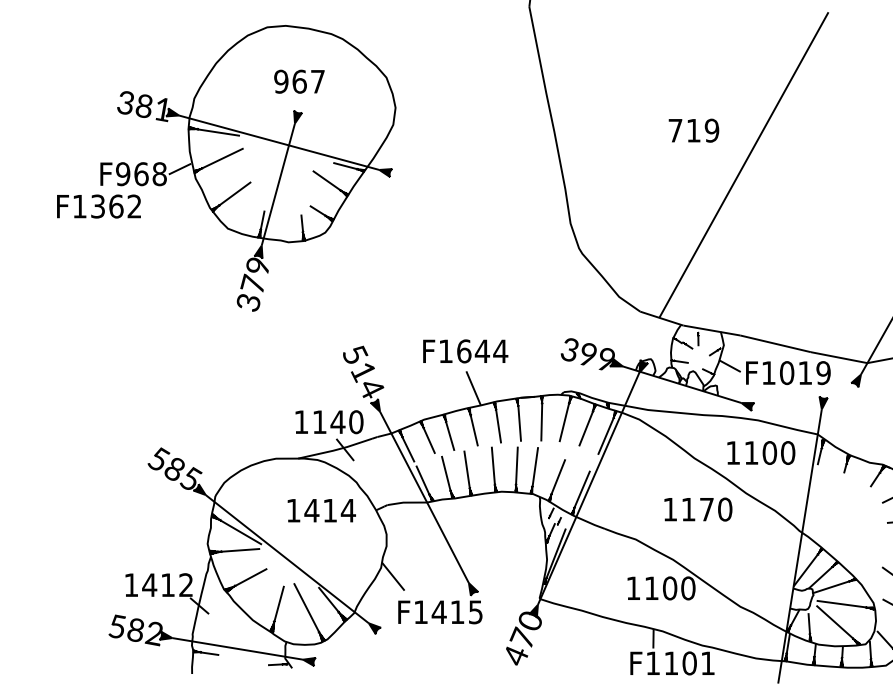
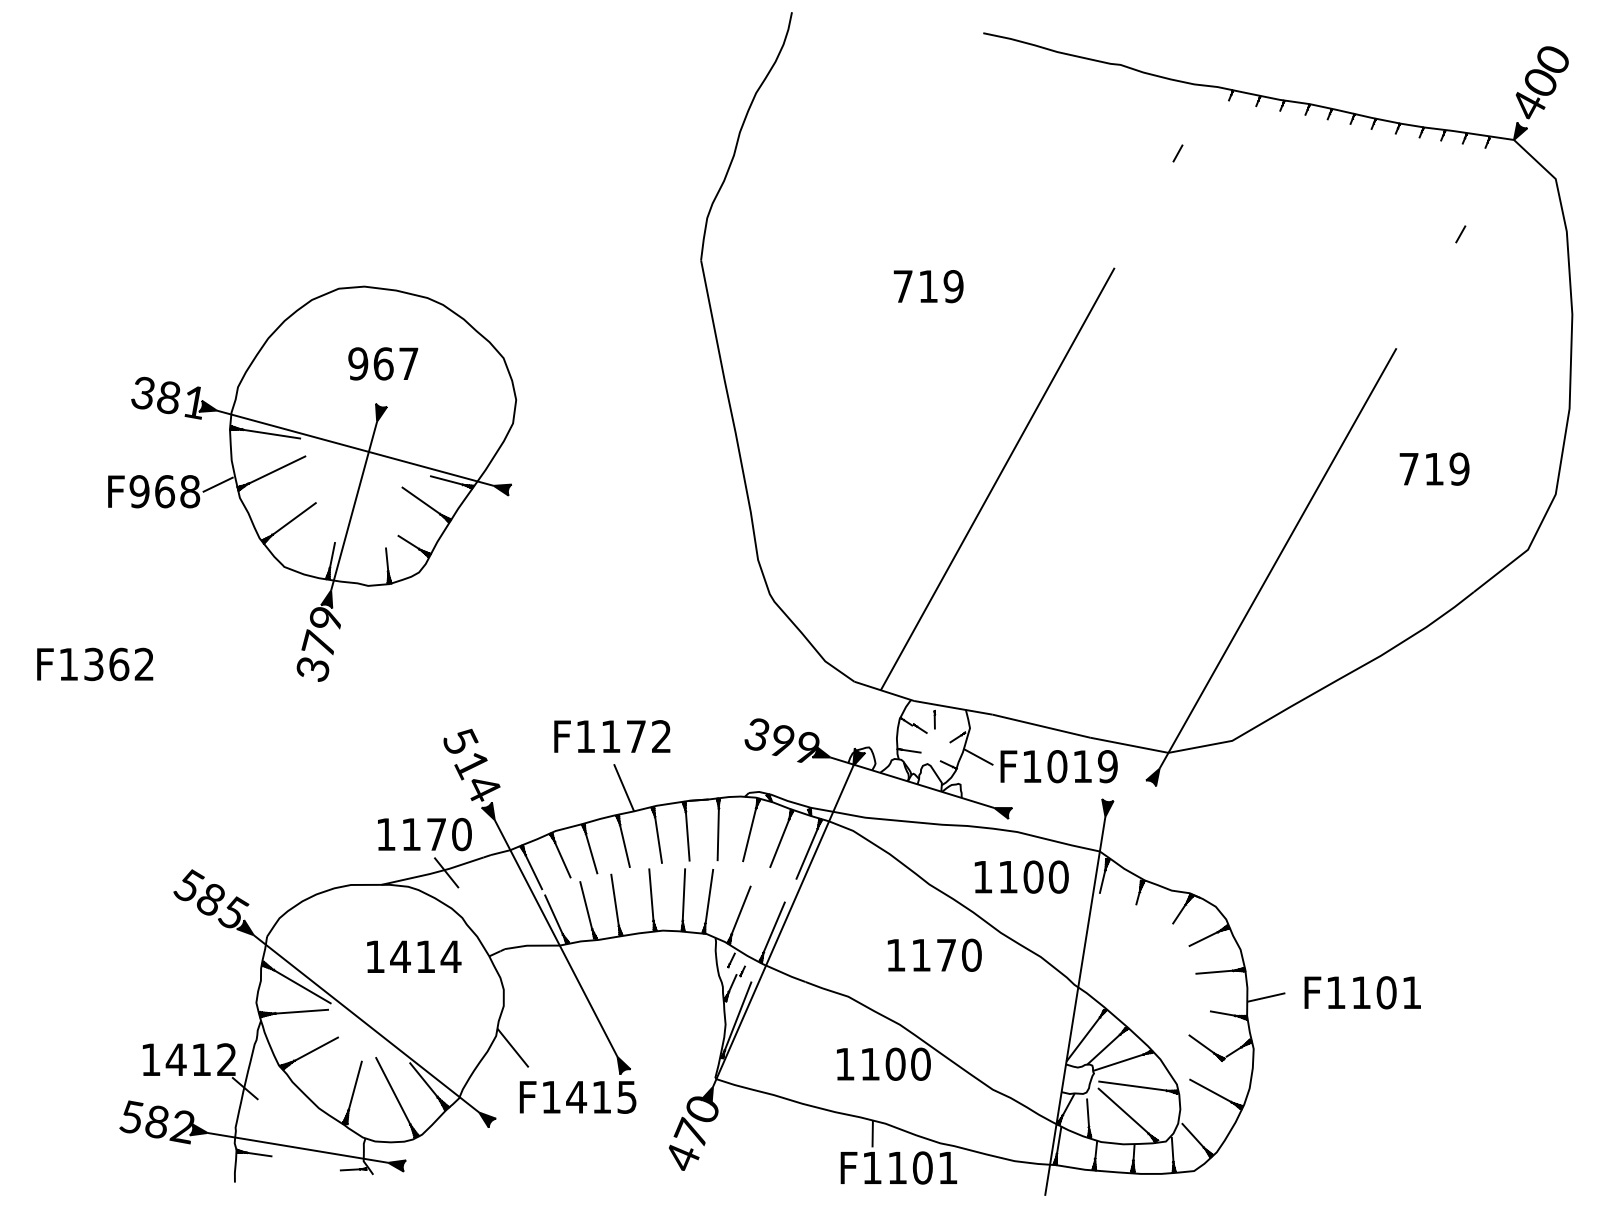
text: (693, 130) -> (928, 286), moved
text: (99, 206) -> (95, 664), moved
text: (482, 351) -> (636, 736), F1644 -> F1172
text: (337, 422) -> (436, 834), 1140 -> 1170

